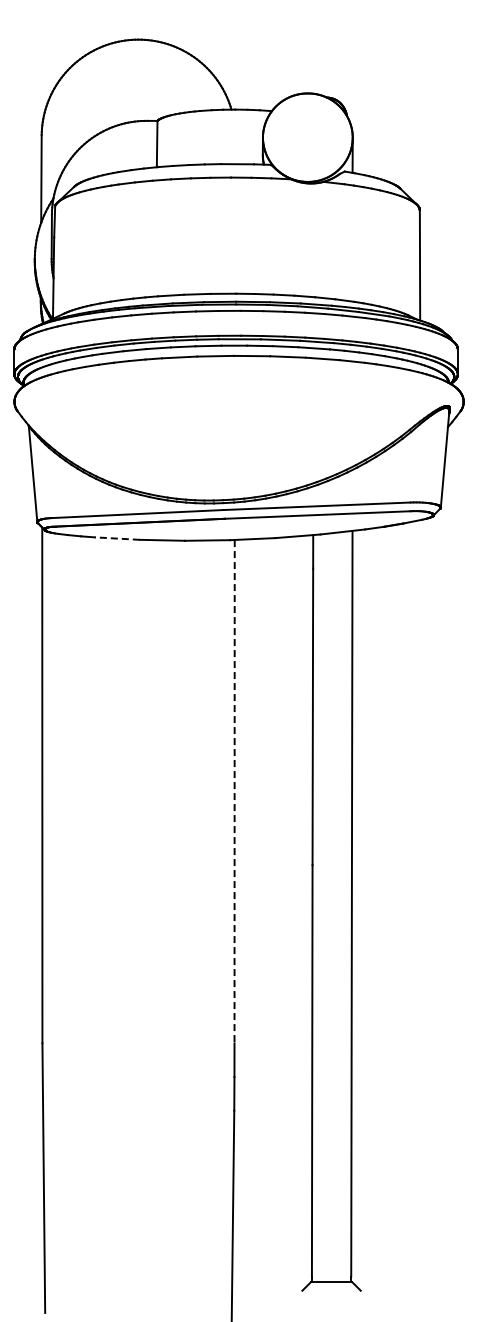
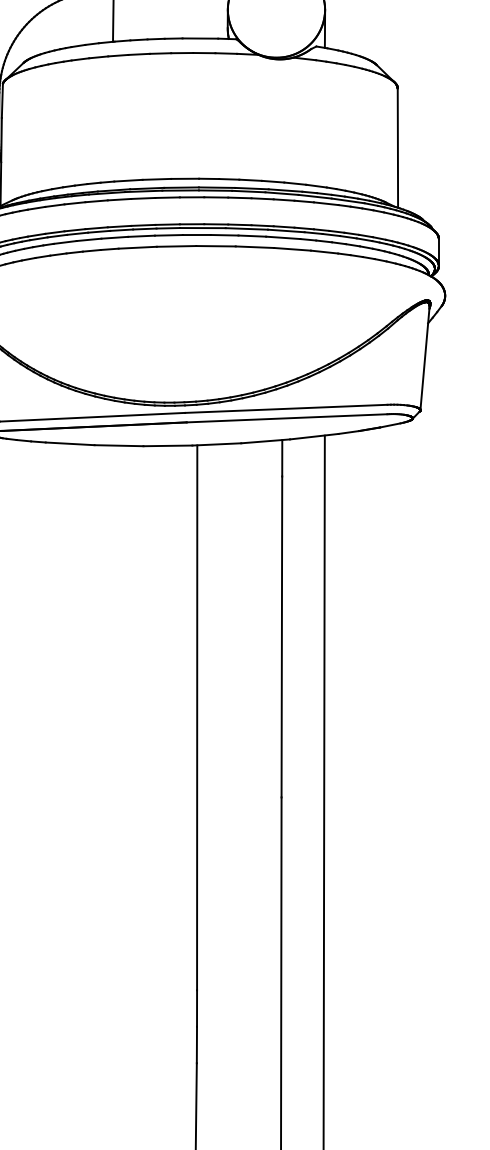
line: (117, 538) -> (70, 443), dashed -> solid
line: (234, 791) -> (197, 717), dashed -> solid

